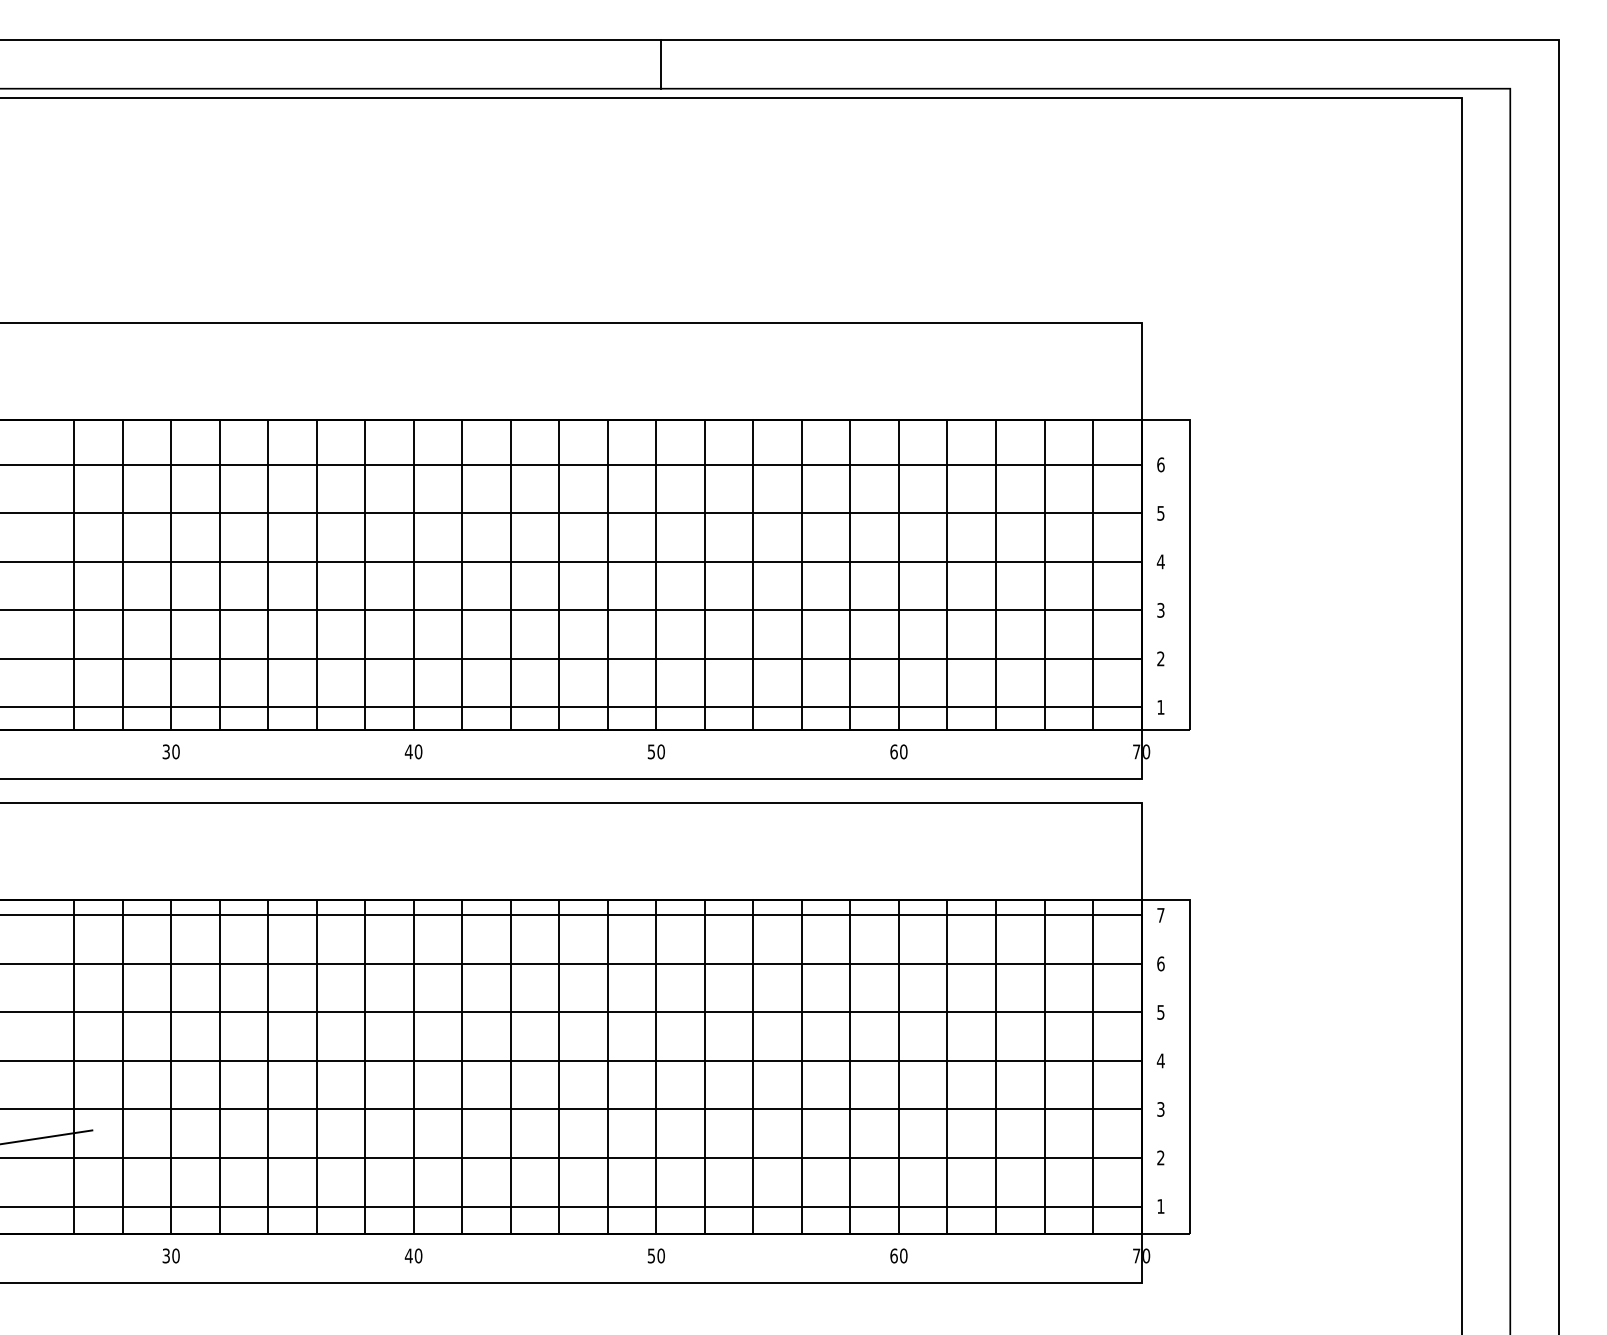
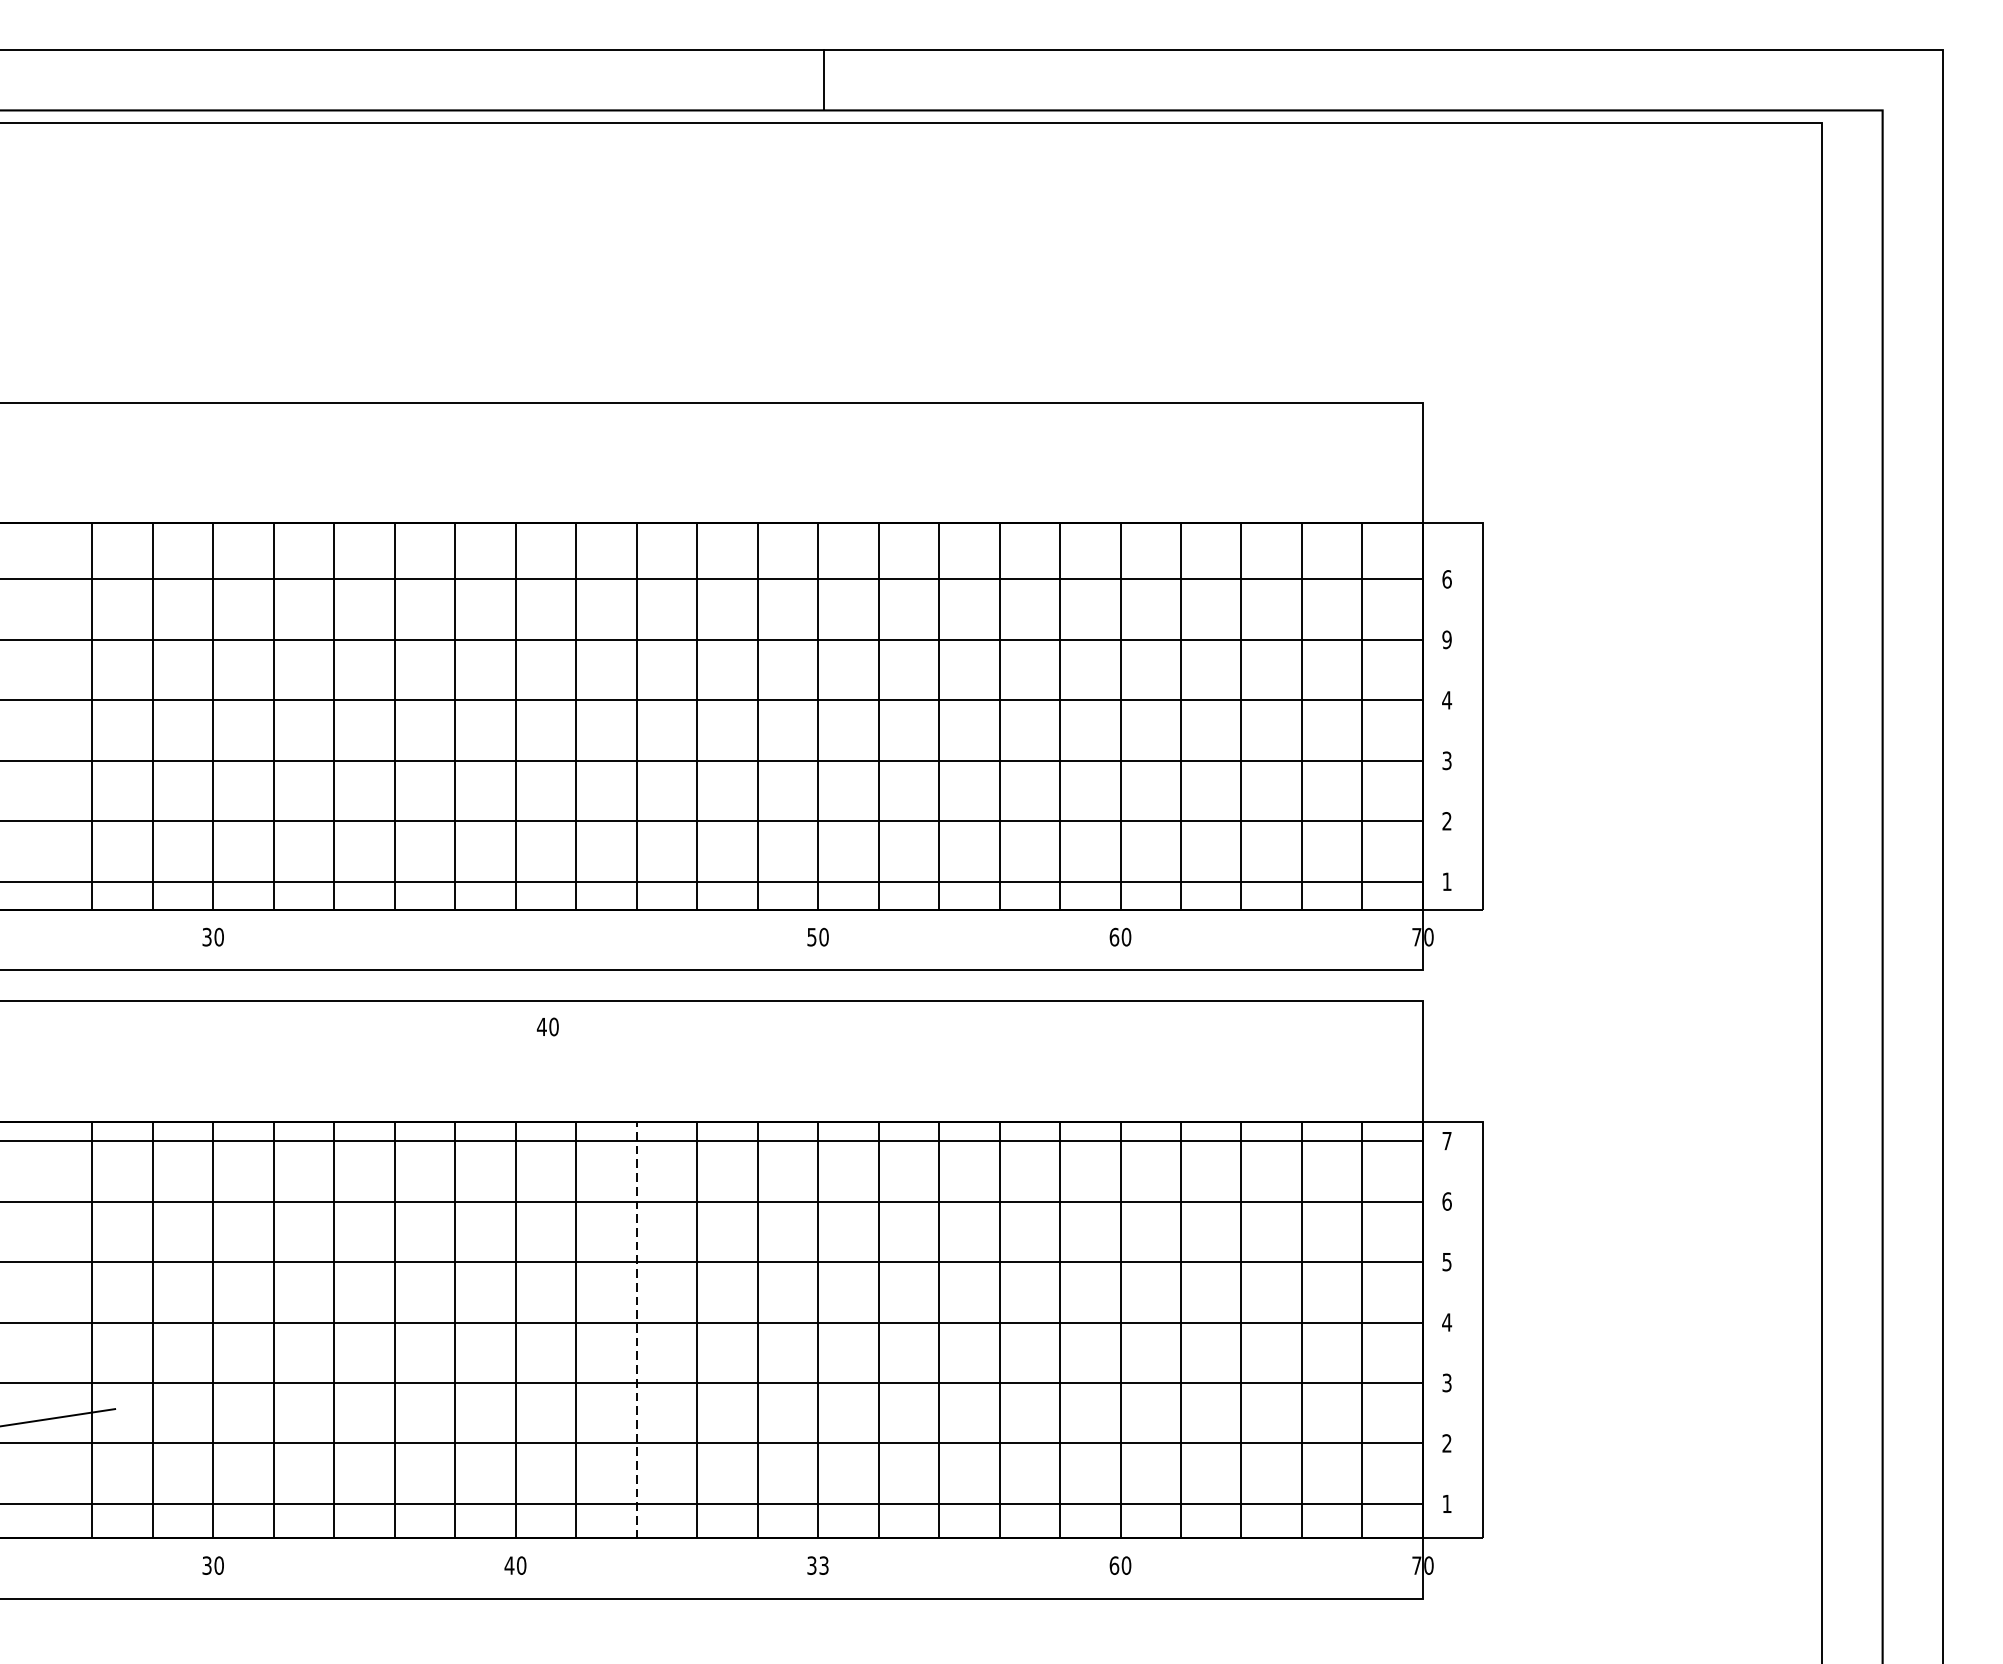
text: (1160, 512) -> (1446, 638), 5 -> 9
text: (413, 751) -> (547, 1026), moved
line: (510, 1066) -> (636, 1329), solid -> dashed
text: (656, 1255) -> (818, 1565), 50 -> 33

